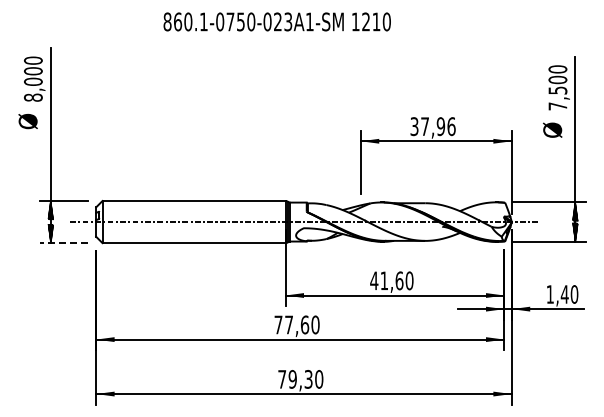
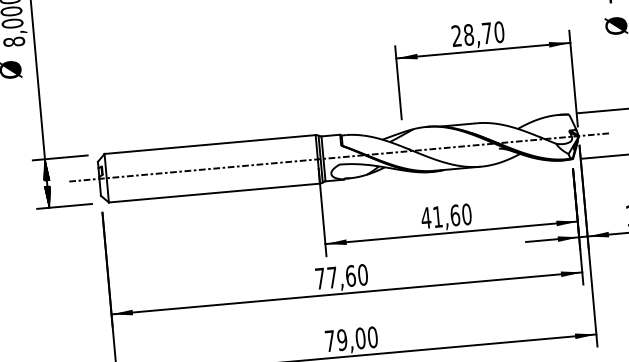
text: (432, 126) -> (477, 34), 37,96 -> 28,70
line: (64, 243) -> (65, 206), dashed -> solid
text: (308, 379) -> (360, 338), 79,30 -> 79,00

